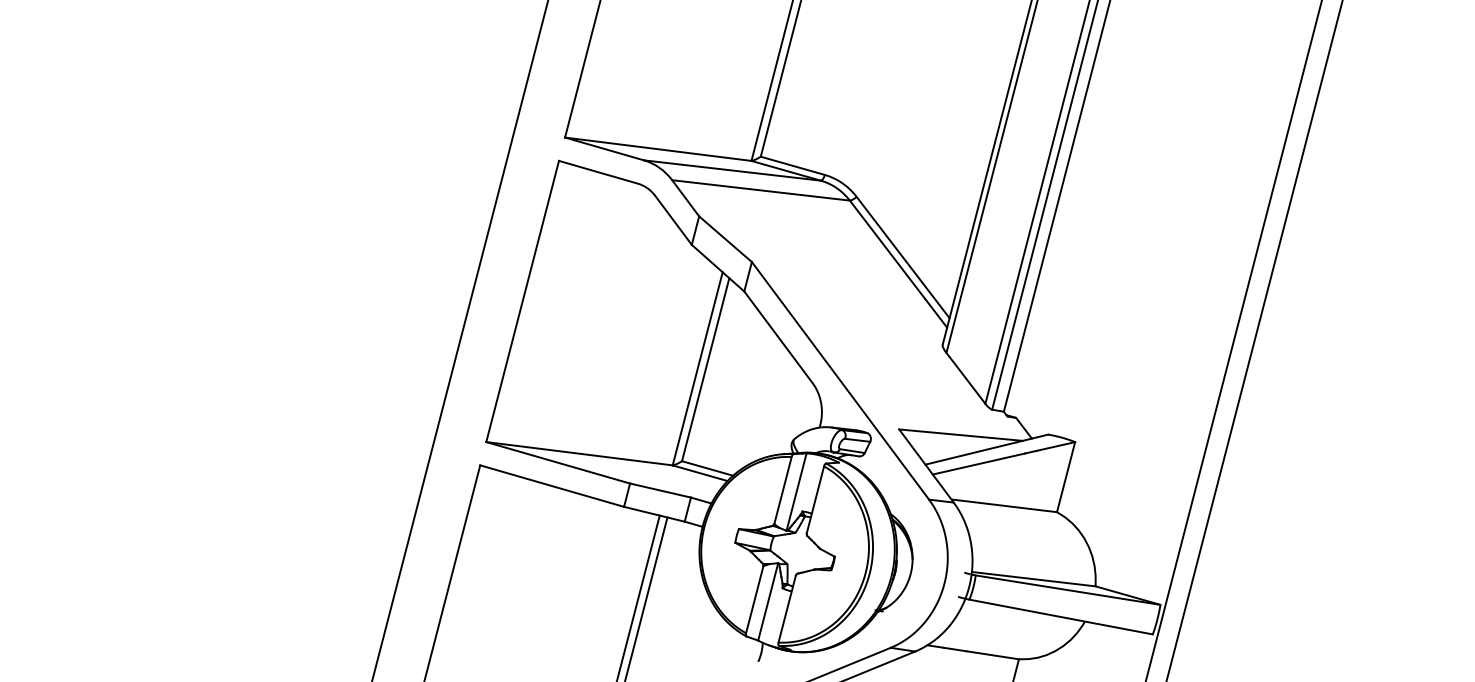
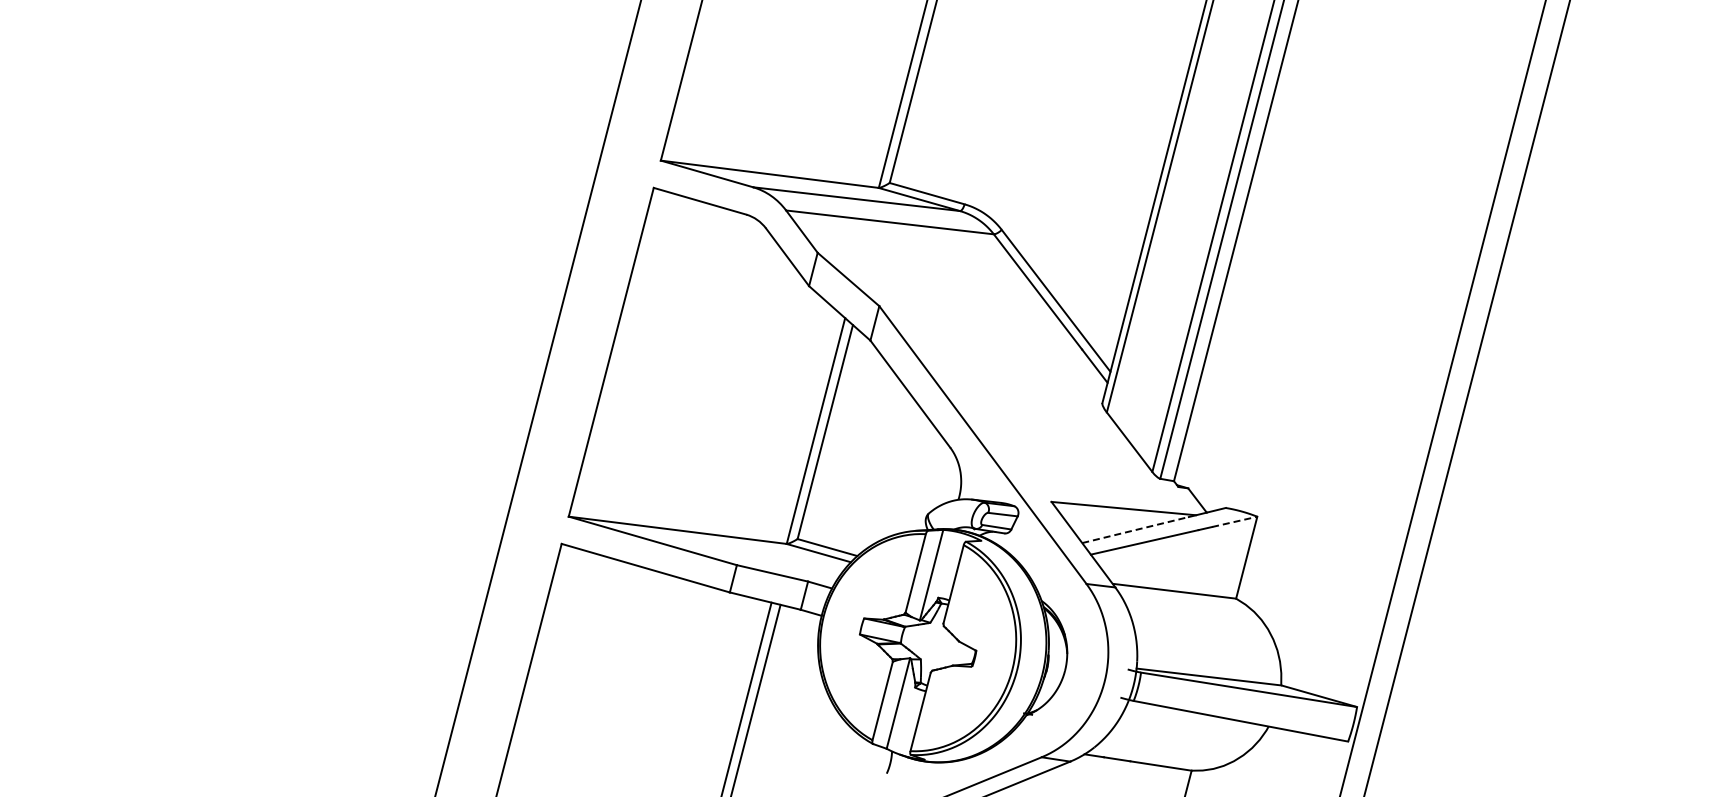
line: (1056, 446) -> (1235, 521), solid -> dashed
line: (970, 453) -> (1135, 530), solid -> dashed

